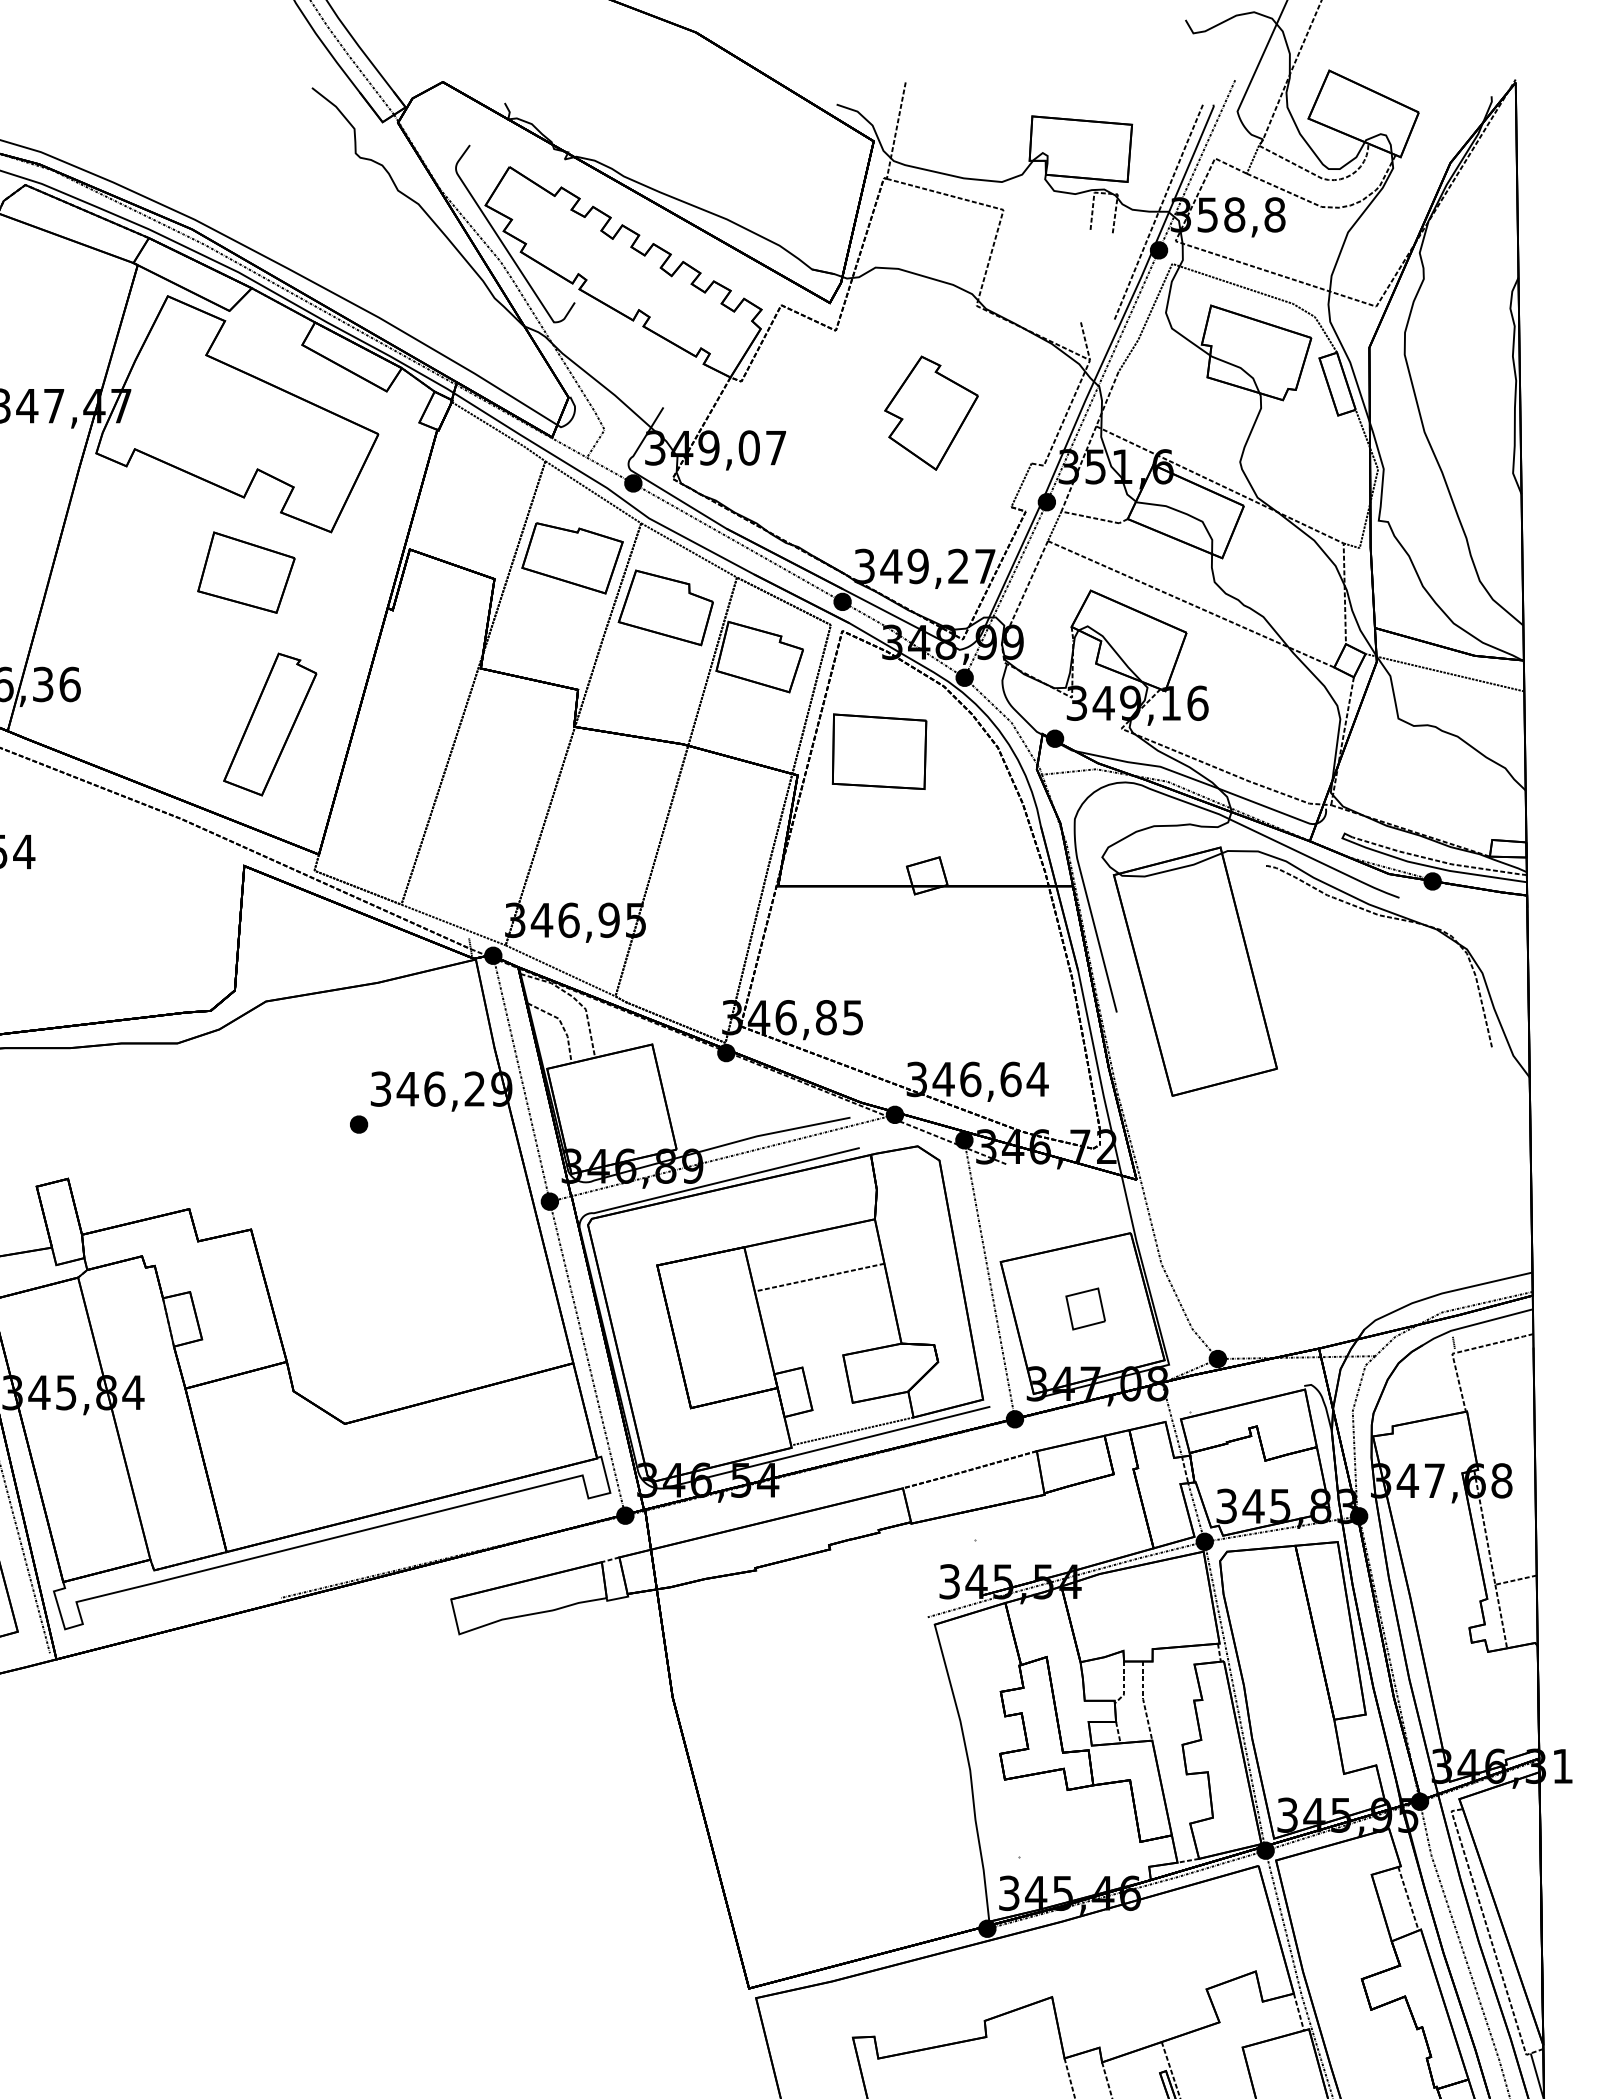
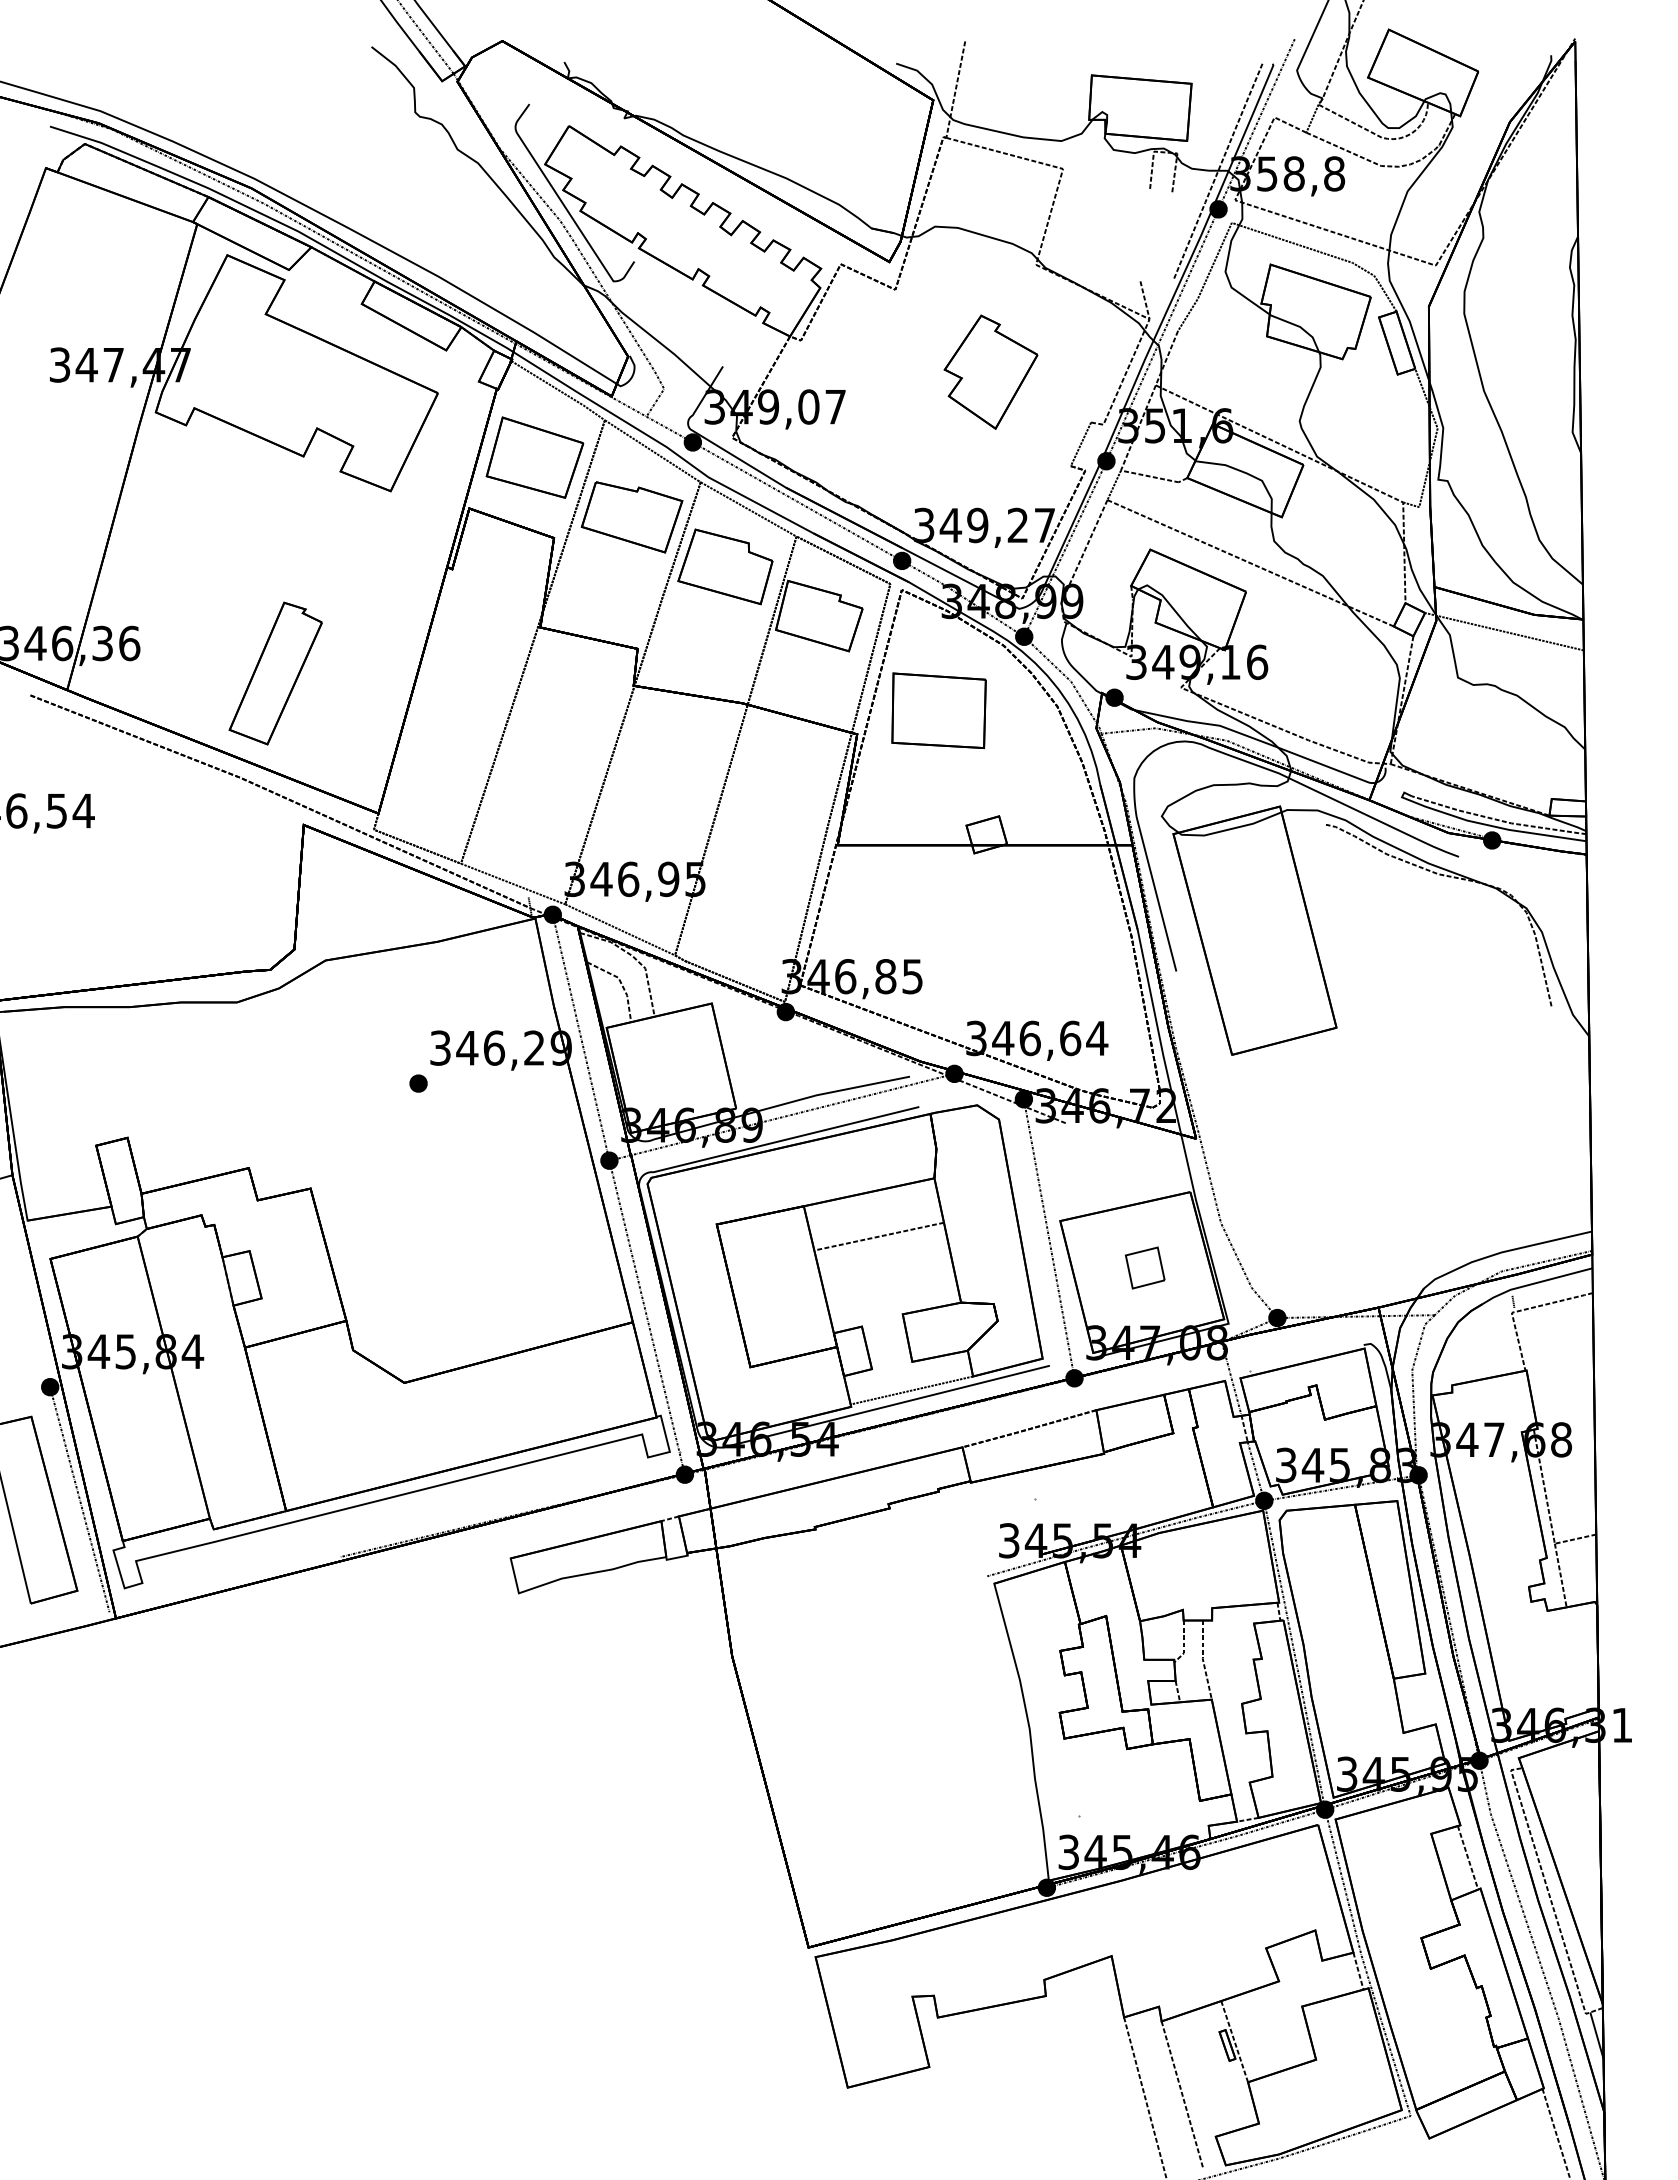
part: (245, 572) -> (534, 457), moved
part: (269, 724) -> (275, 673), moved

